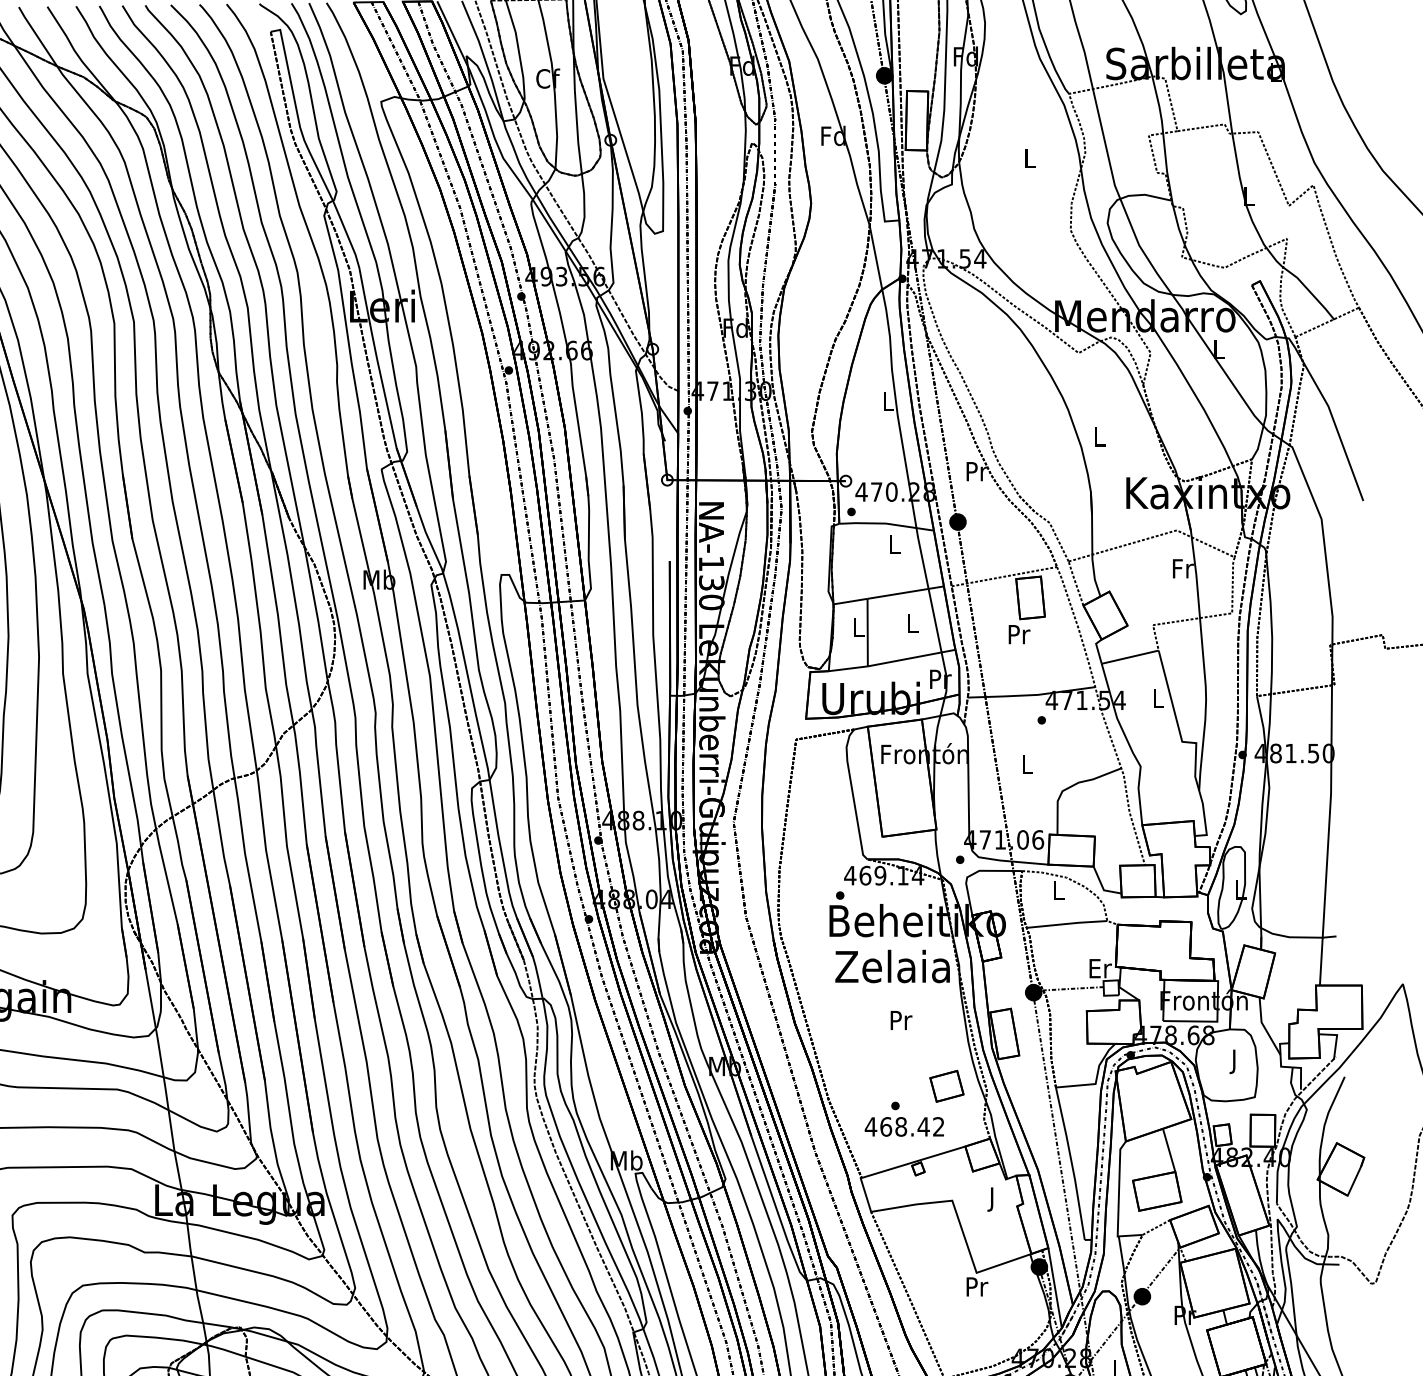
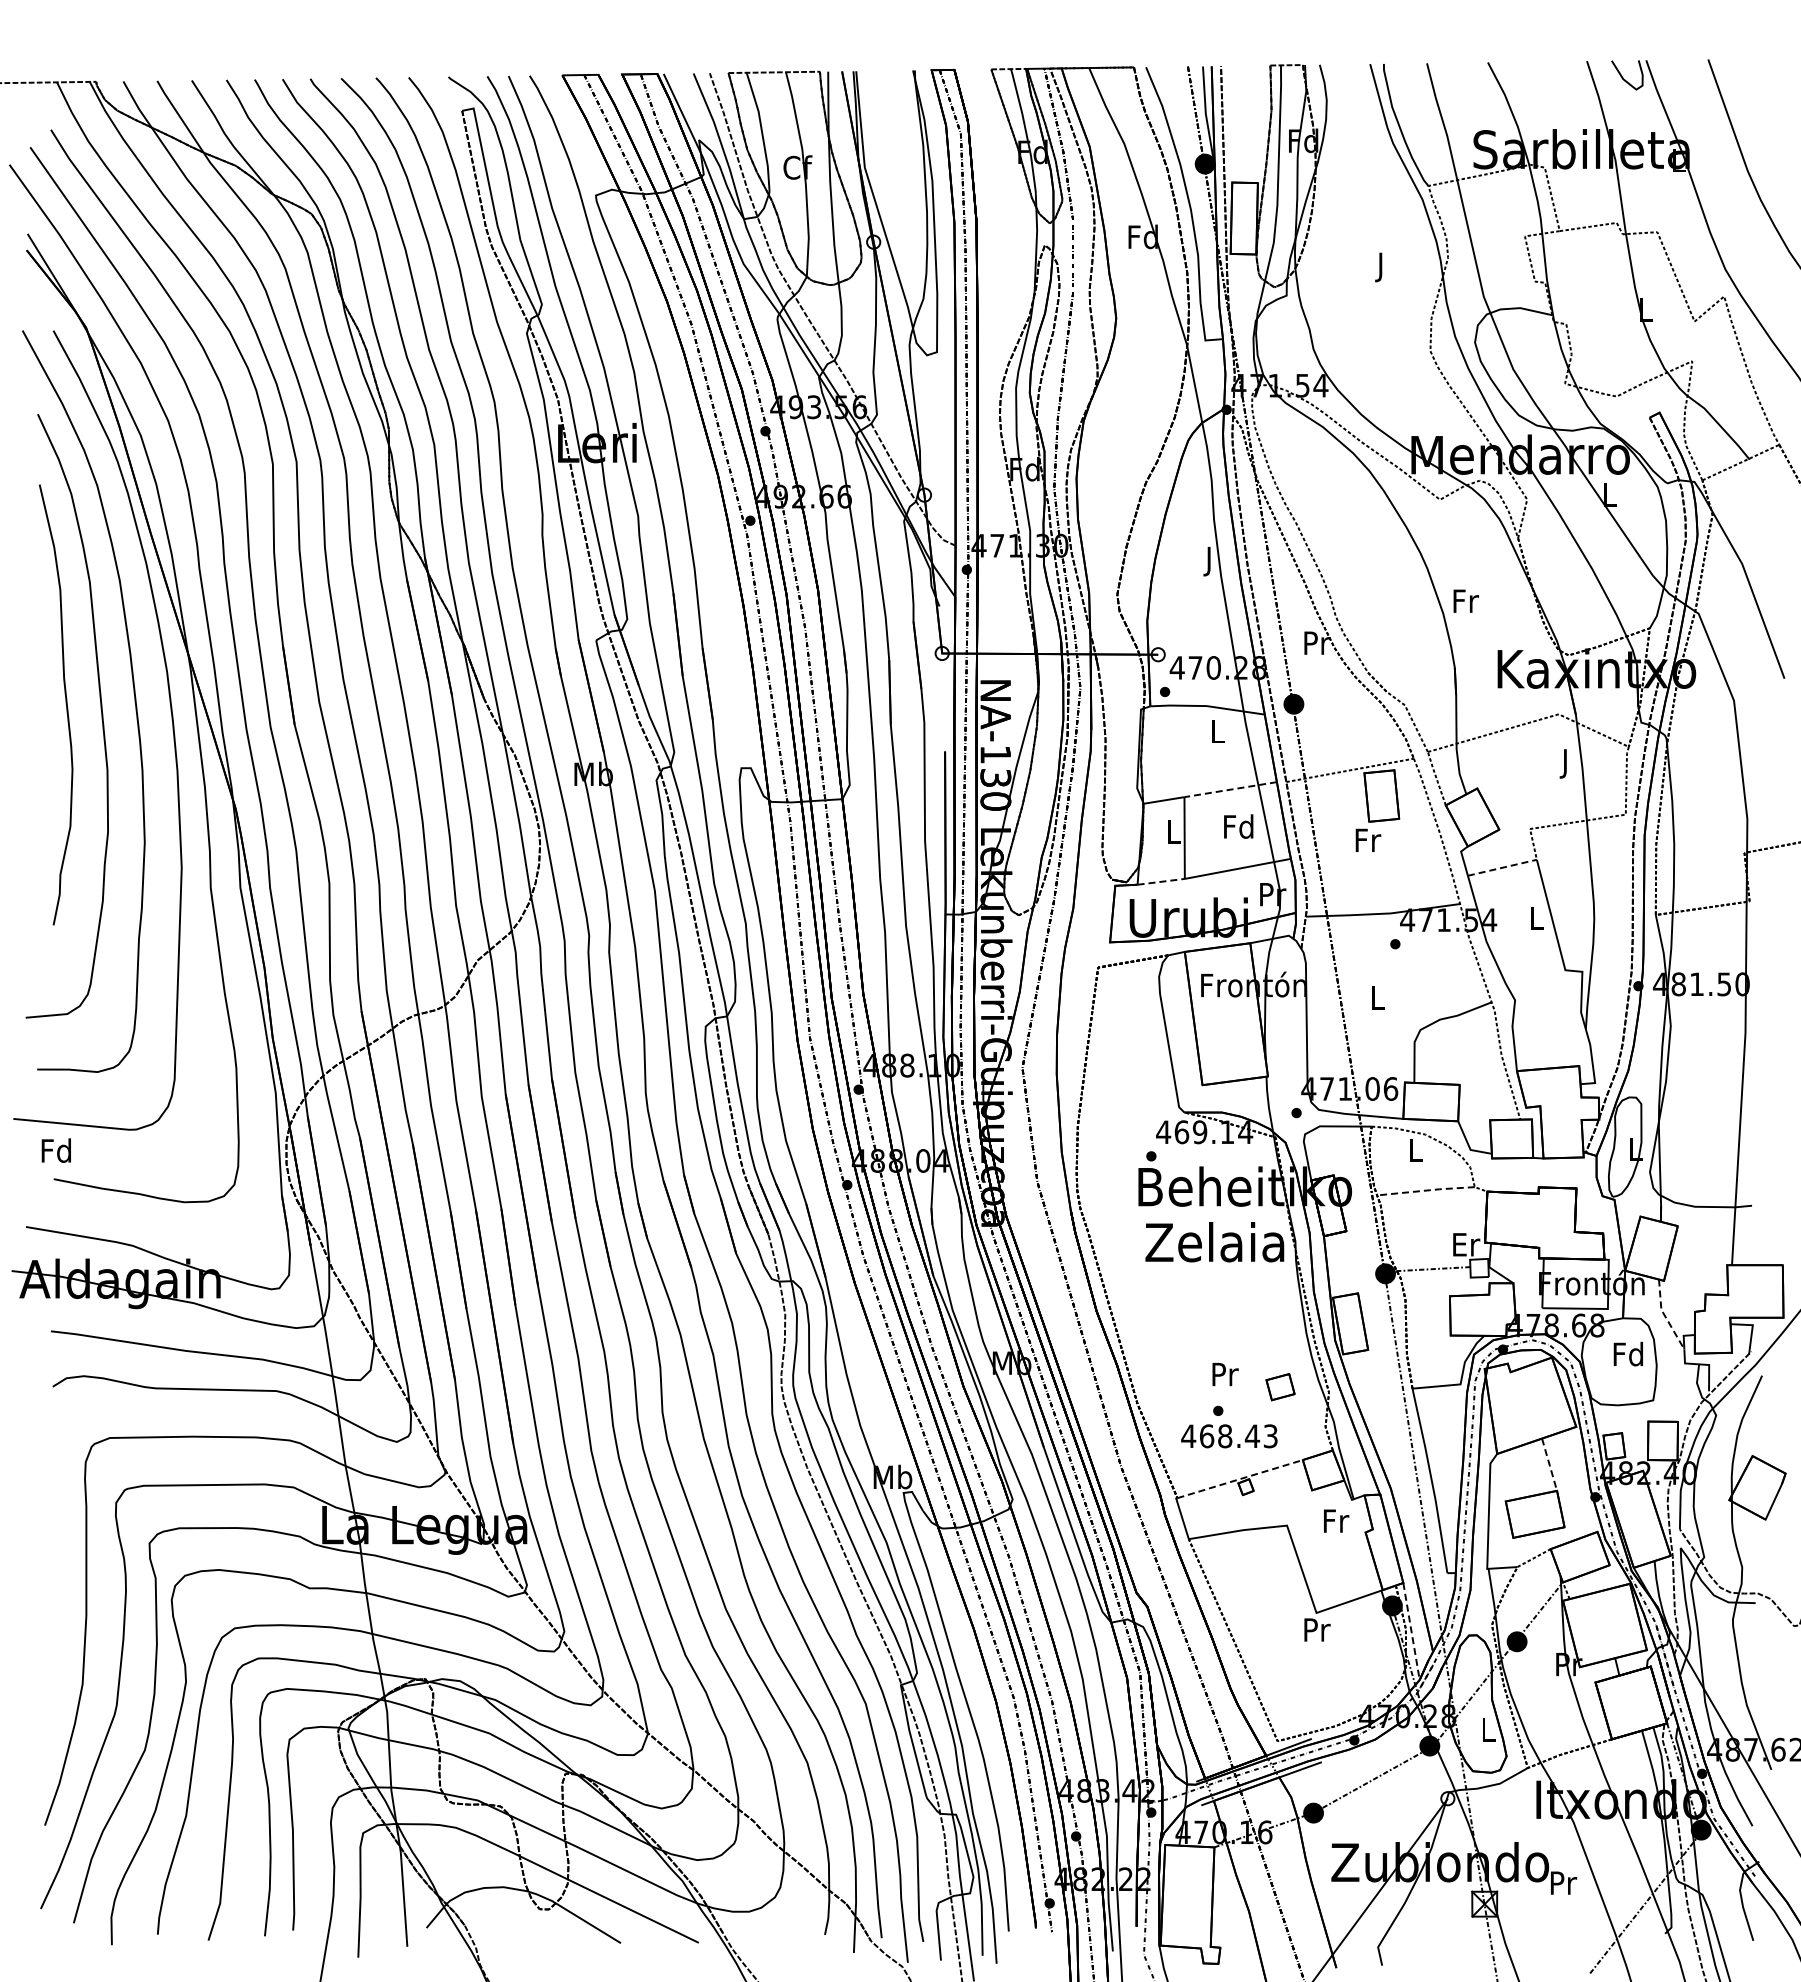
text: (1030, 161) -> (1381, 267), L -> J
text: (888, 404) -> (1209, 561), L -> J
text: (1099, 436) -> (1465, 600), L -> Fr
text: (1183, 571) -> (1566, 763), Fr -> J
line: (905, 592) -> (1230, 789), solid -> dashed
text: (912, 623) -> (1238, 826), L -> Fd
text: (1019, 633) -> (1368, 839), Pr -> Fr
line: (1130, 656) -> (1502, 867), solid -> dashed
line: (848, 668) -> (1161, 881), solid -> dashed
line: (1066, 923) -> (1425, 1190), solid -> dashed
text: (901, 1020) -> (1225, 1374), moved
line: (1264, 1027) -> (1664, 1315), solid -> dashed
text: (1233, 1060) -> (1627, 1356), J -> Fd
part: (946, 1085) -> (1280, 1386), size x0.7
text: (938, 1127) -> (1270, 1436), 468.42 -> 468.43
line: (1169, 1151) -> (1549, 1465), solid -> dashed
line: (913, 1162) -> (1240, 1479), solid -> dashed
text: (993, 1199) -> (1336, 1524), J -> Fr
line: (1055, 1288) -> (1411, 1631), solid -> dashed

